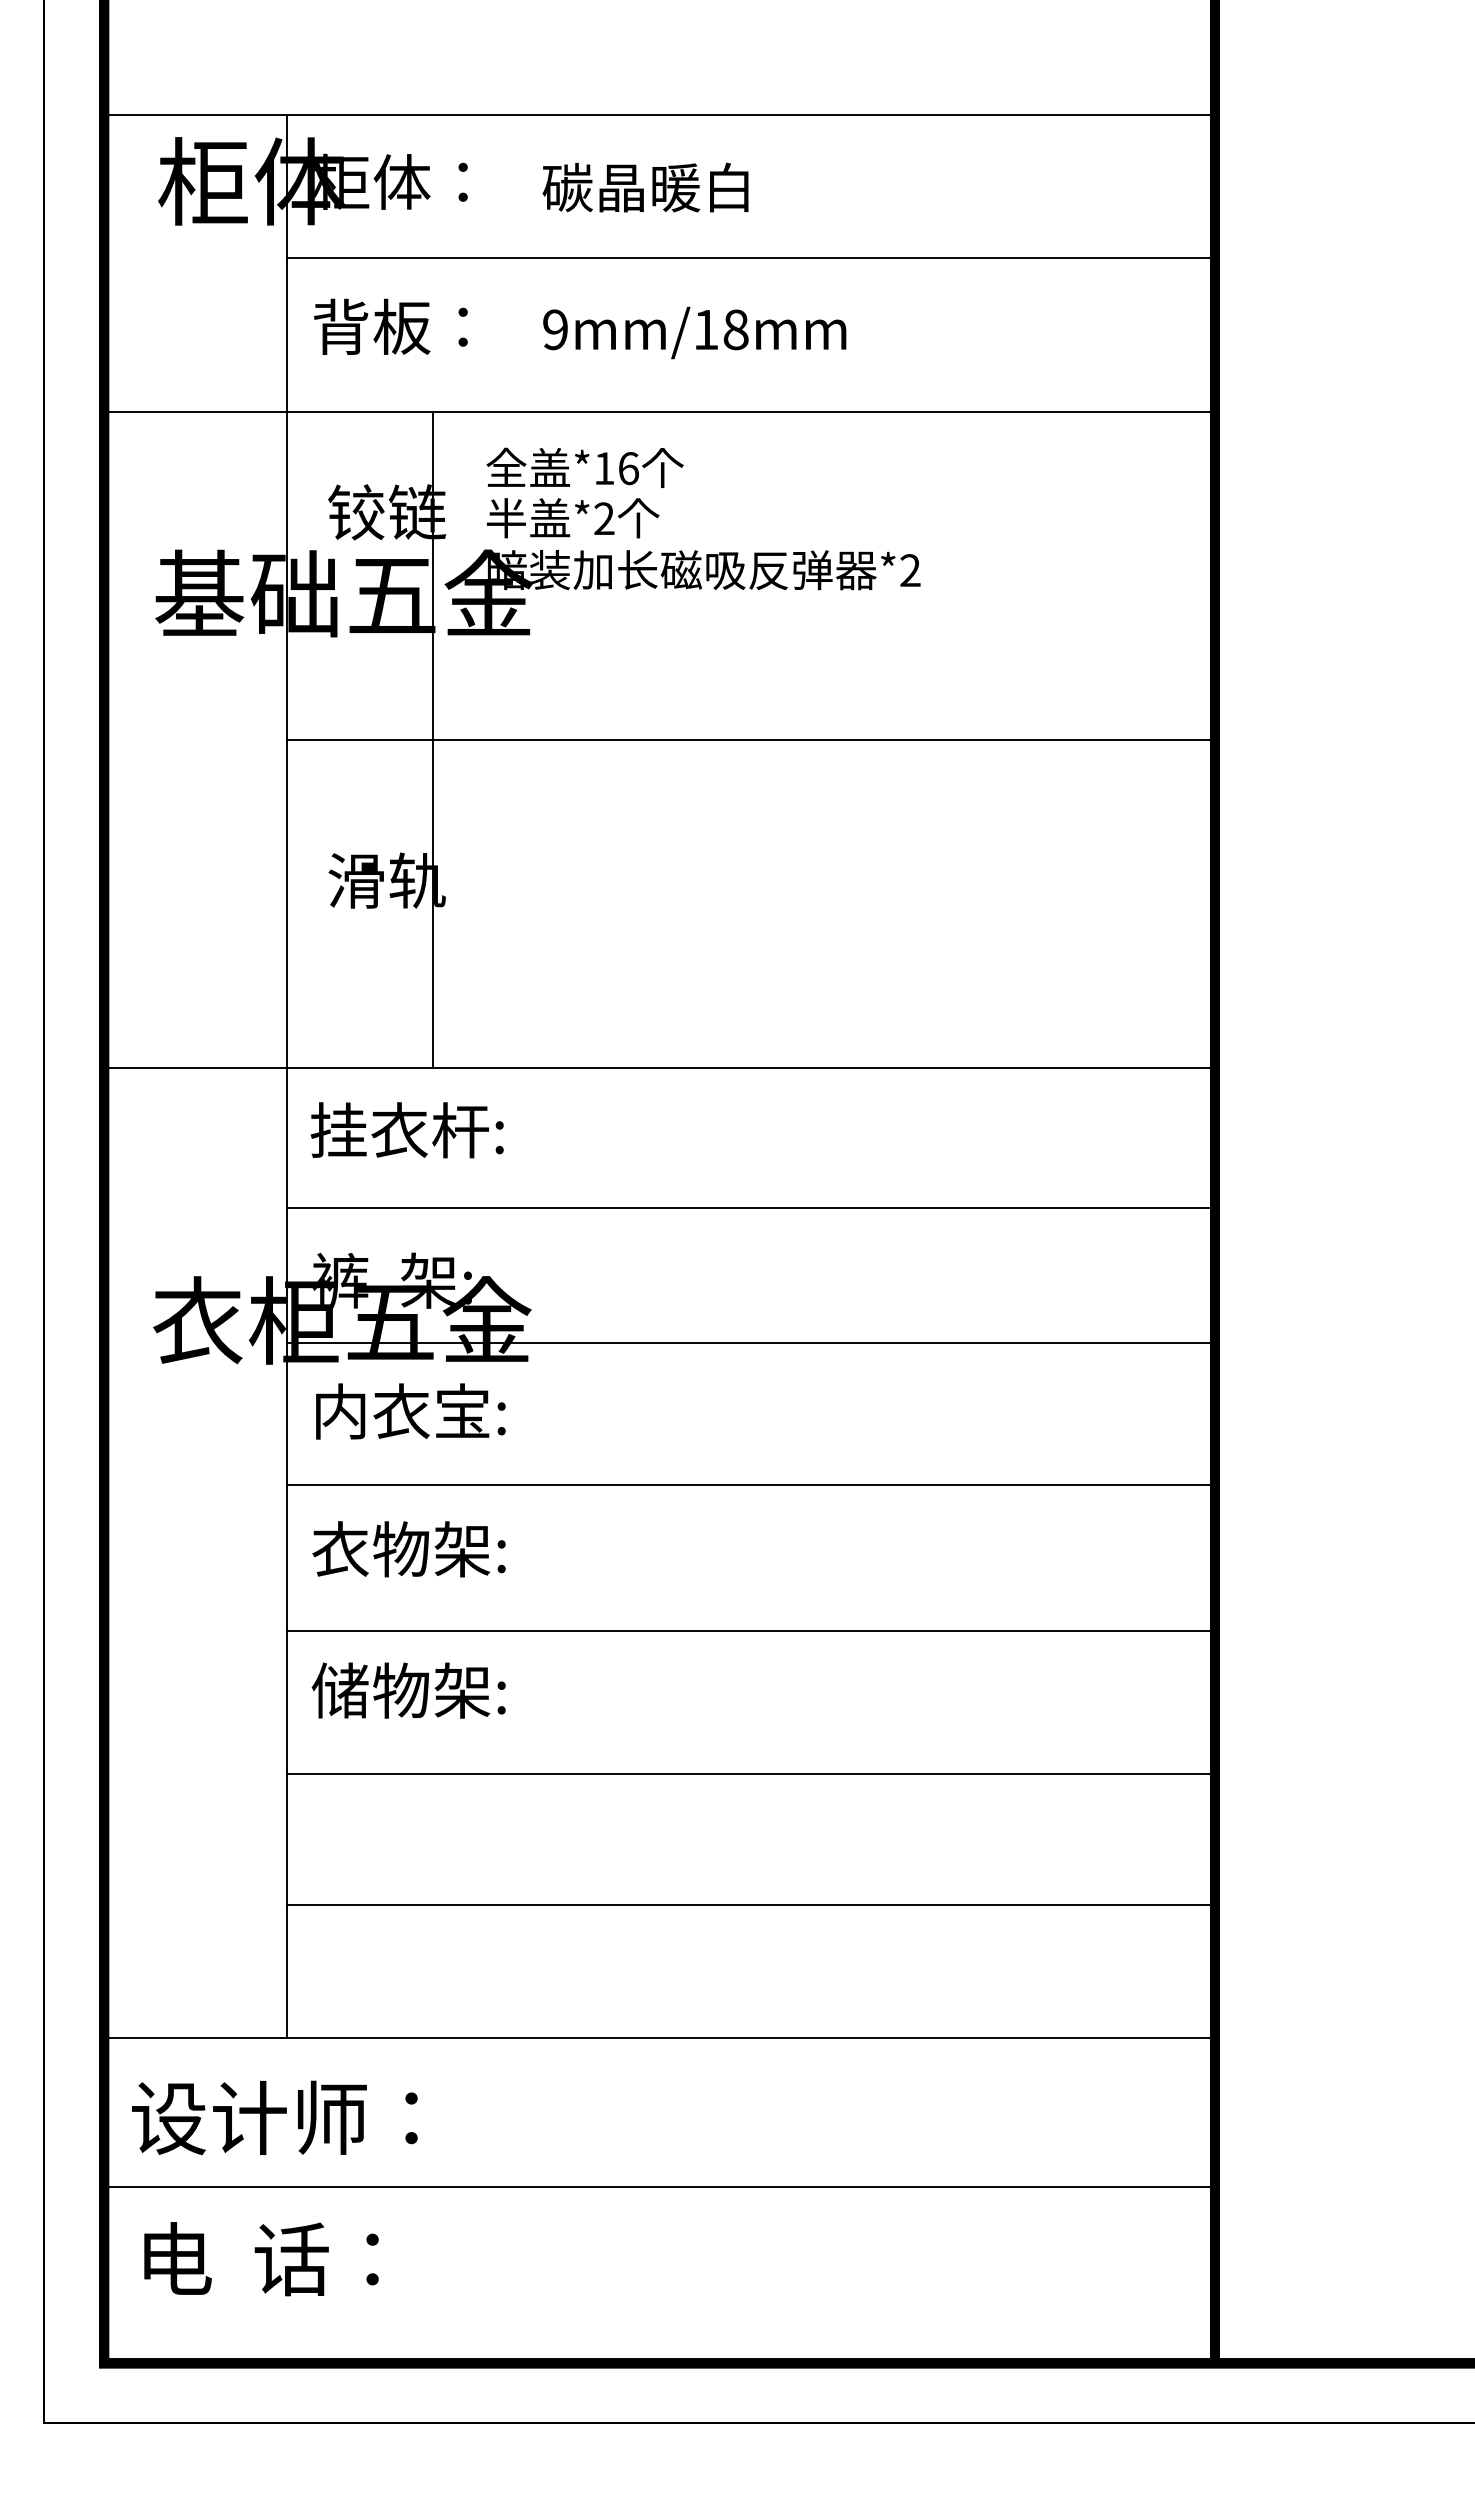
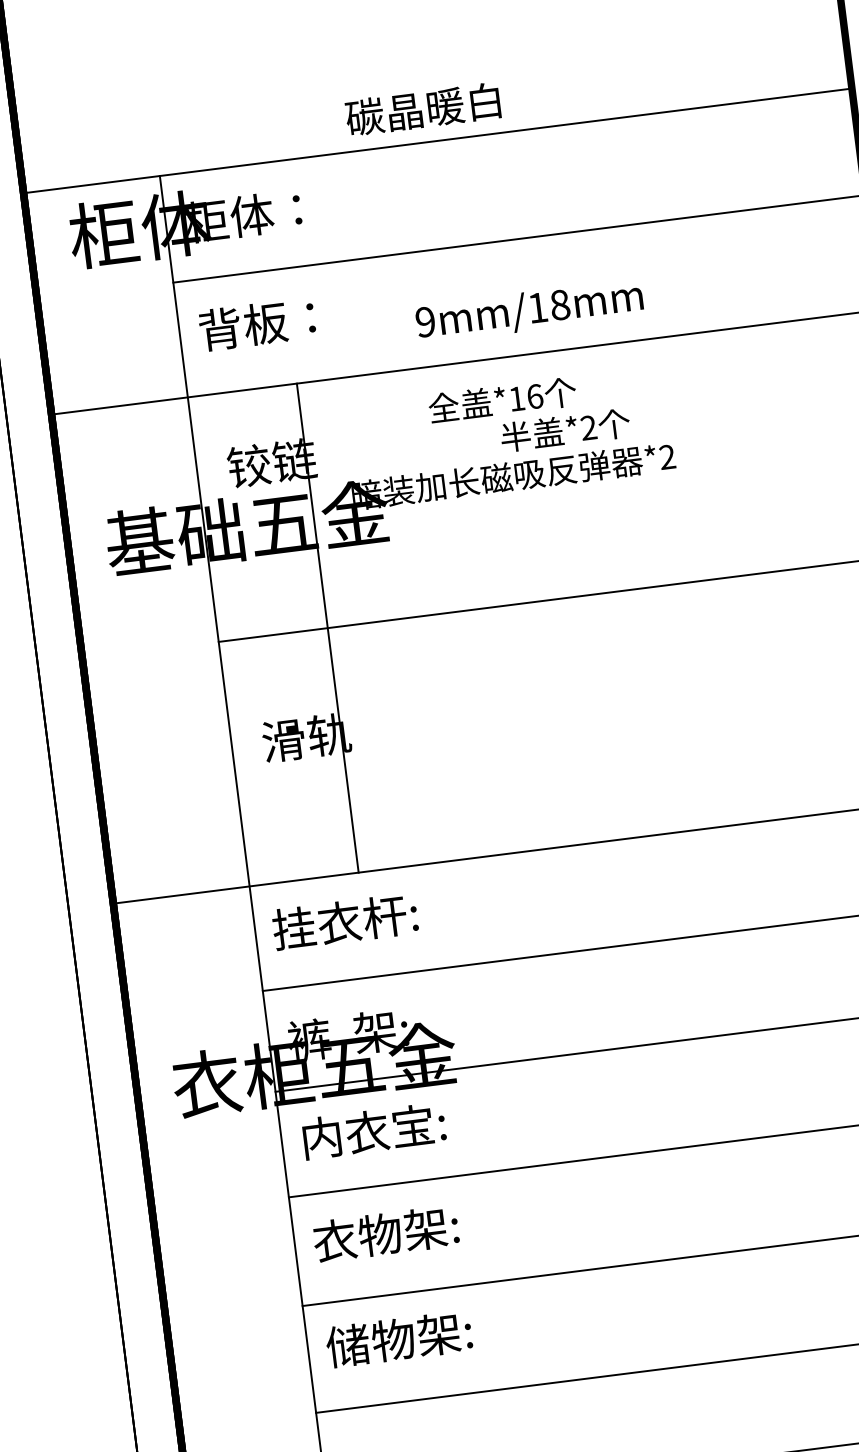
text: (645, 187) -> (422, 109), moved
text: (694, 332) -> (529, 311), moved
text: (584, 467) -> (502, 400), moved
text: (573, 518) -> (565, 430), moved

